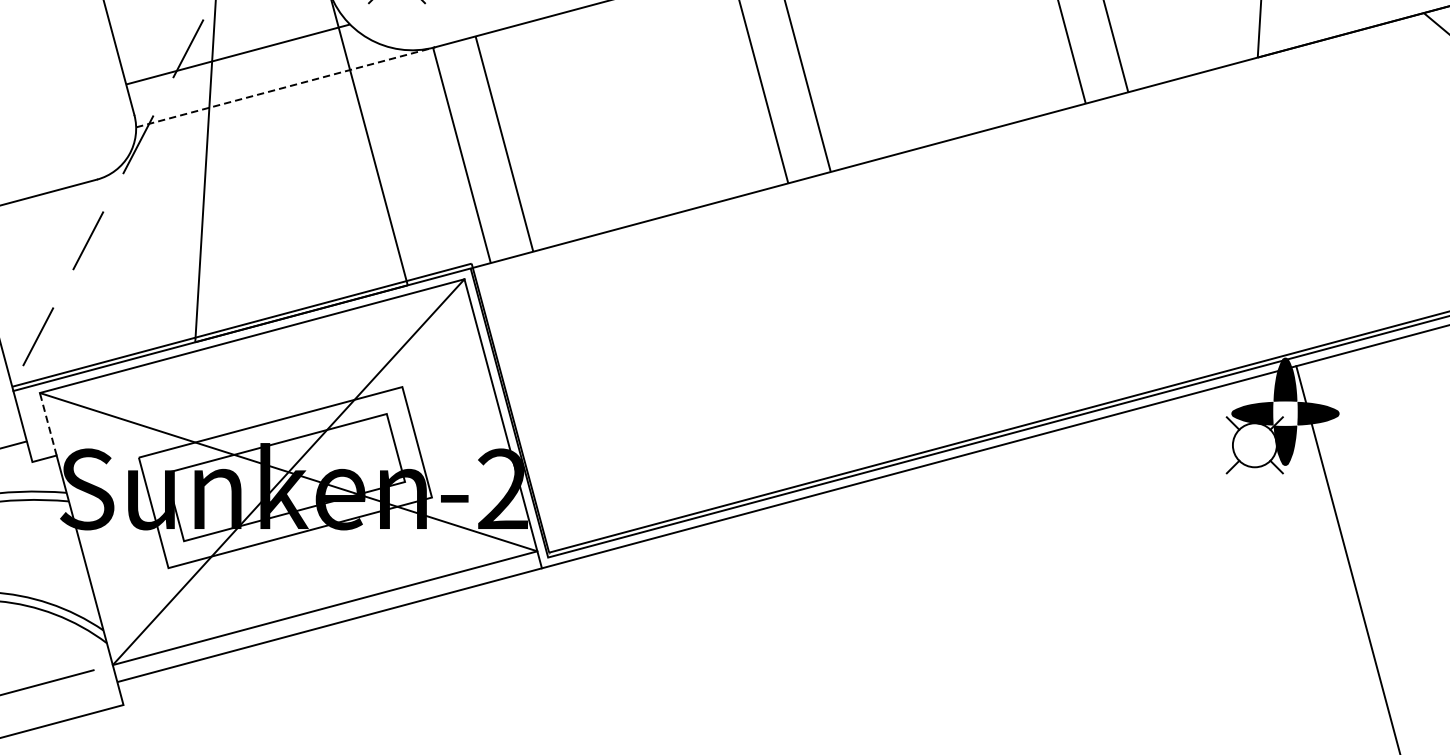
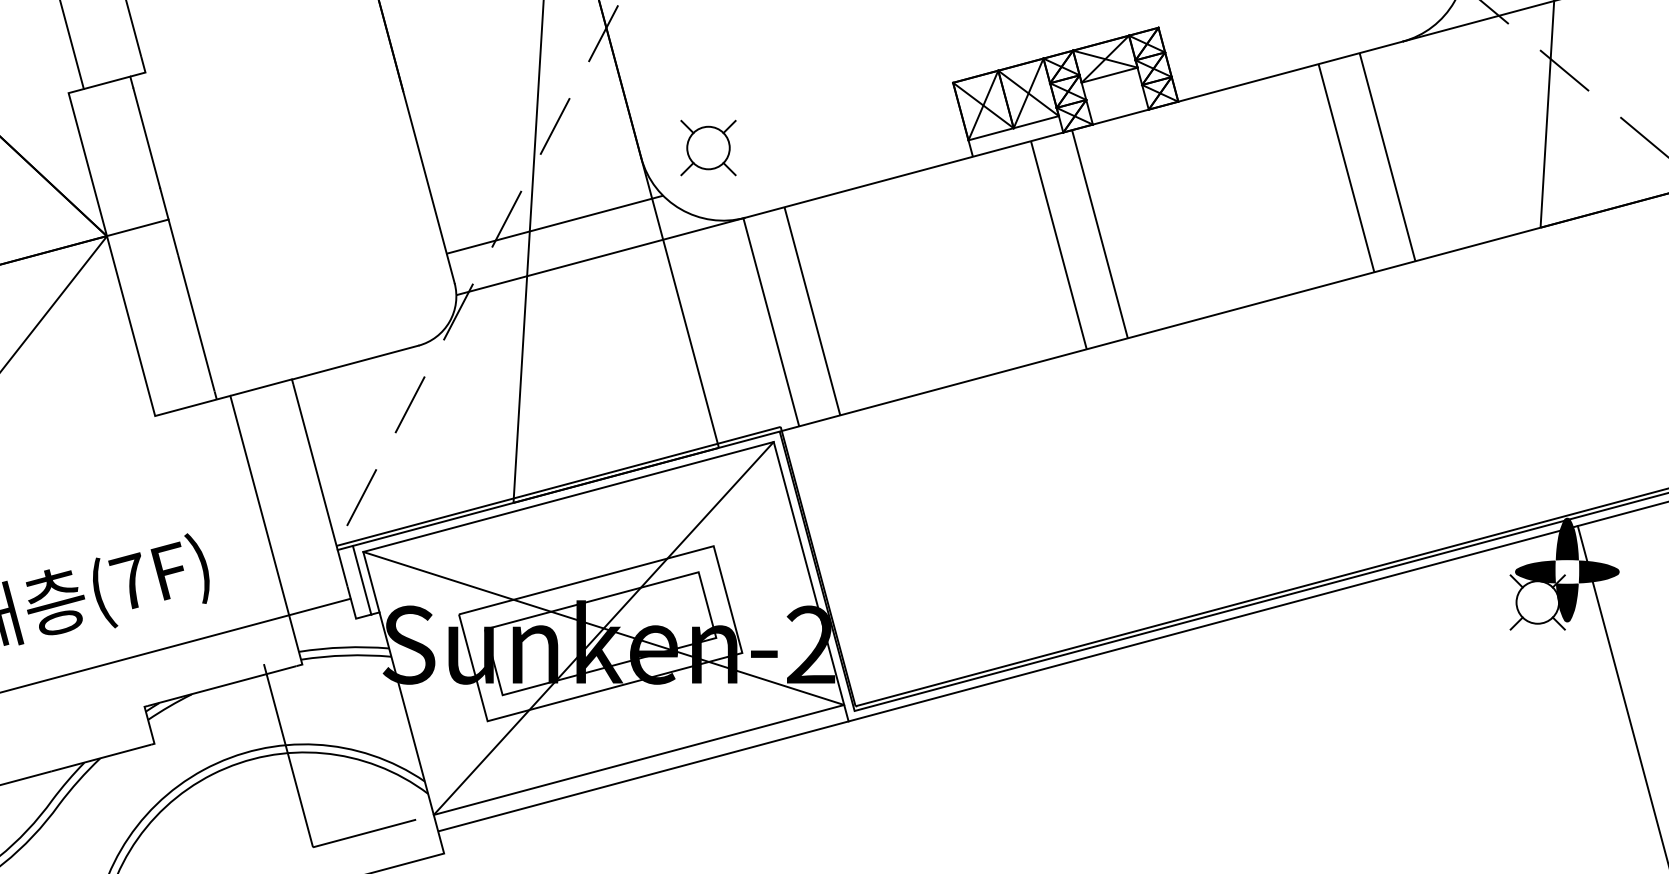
line: (285, 87) -> (600, 256), dashed -> solid
line: (38, 421) -> (361, 579), added
line: (48, 423) -> (371, 581), dashed -> solid

